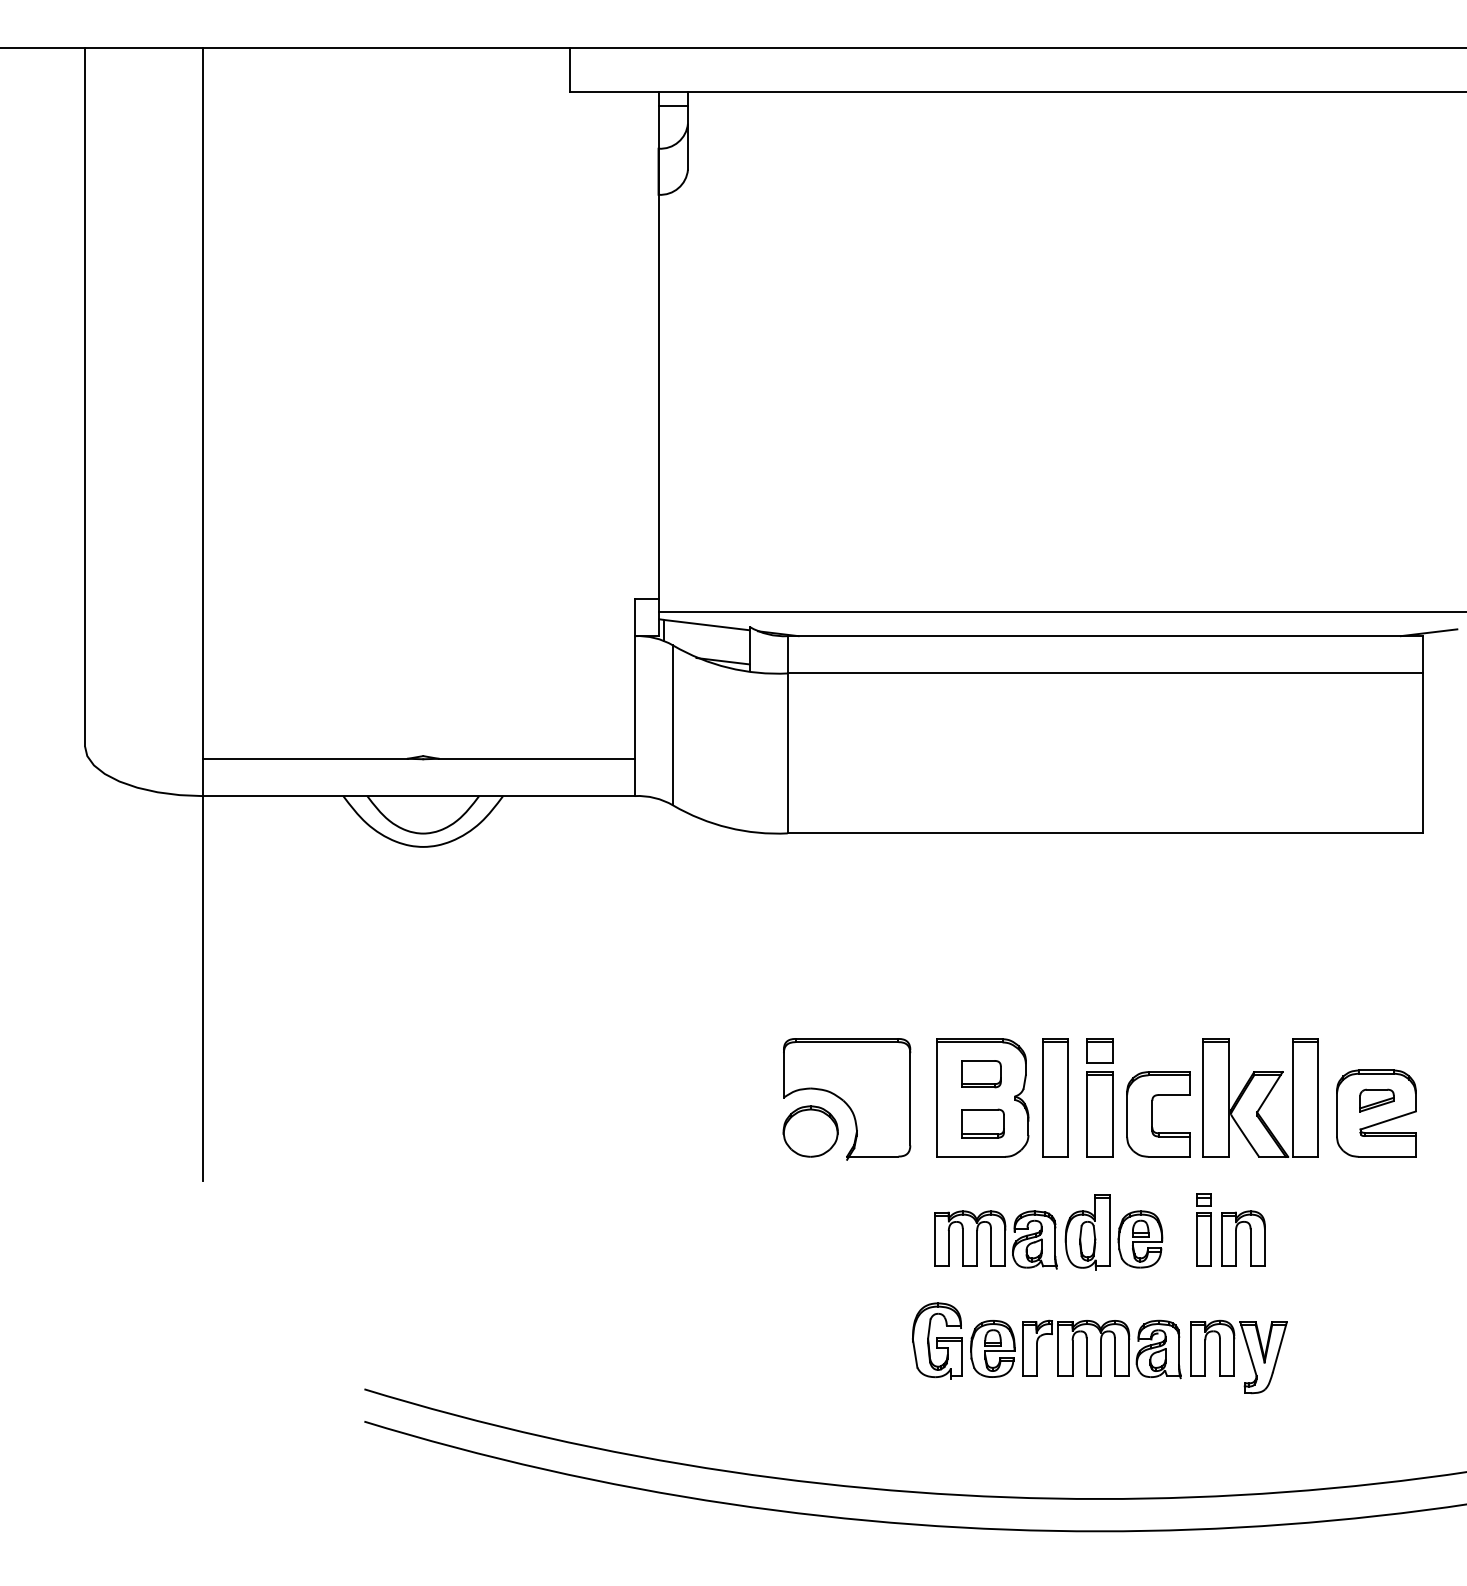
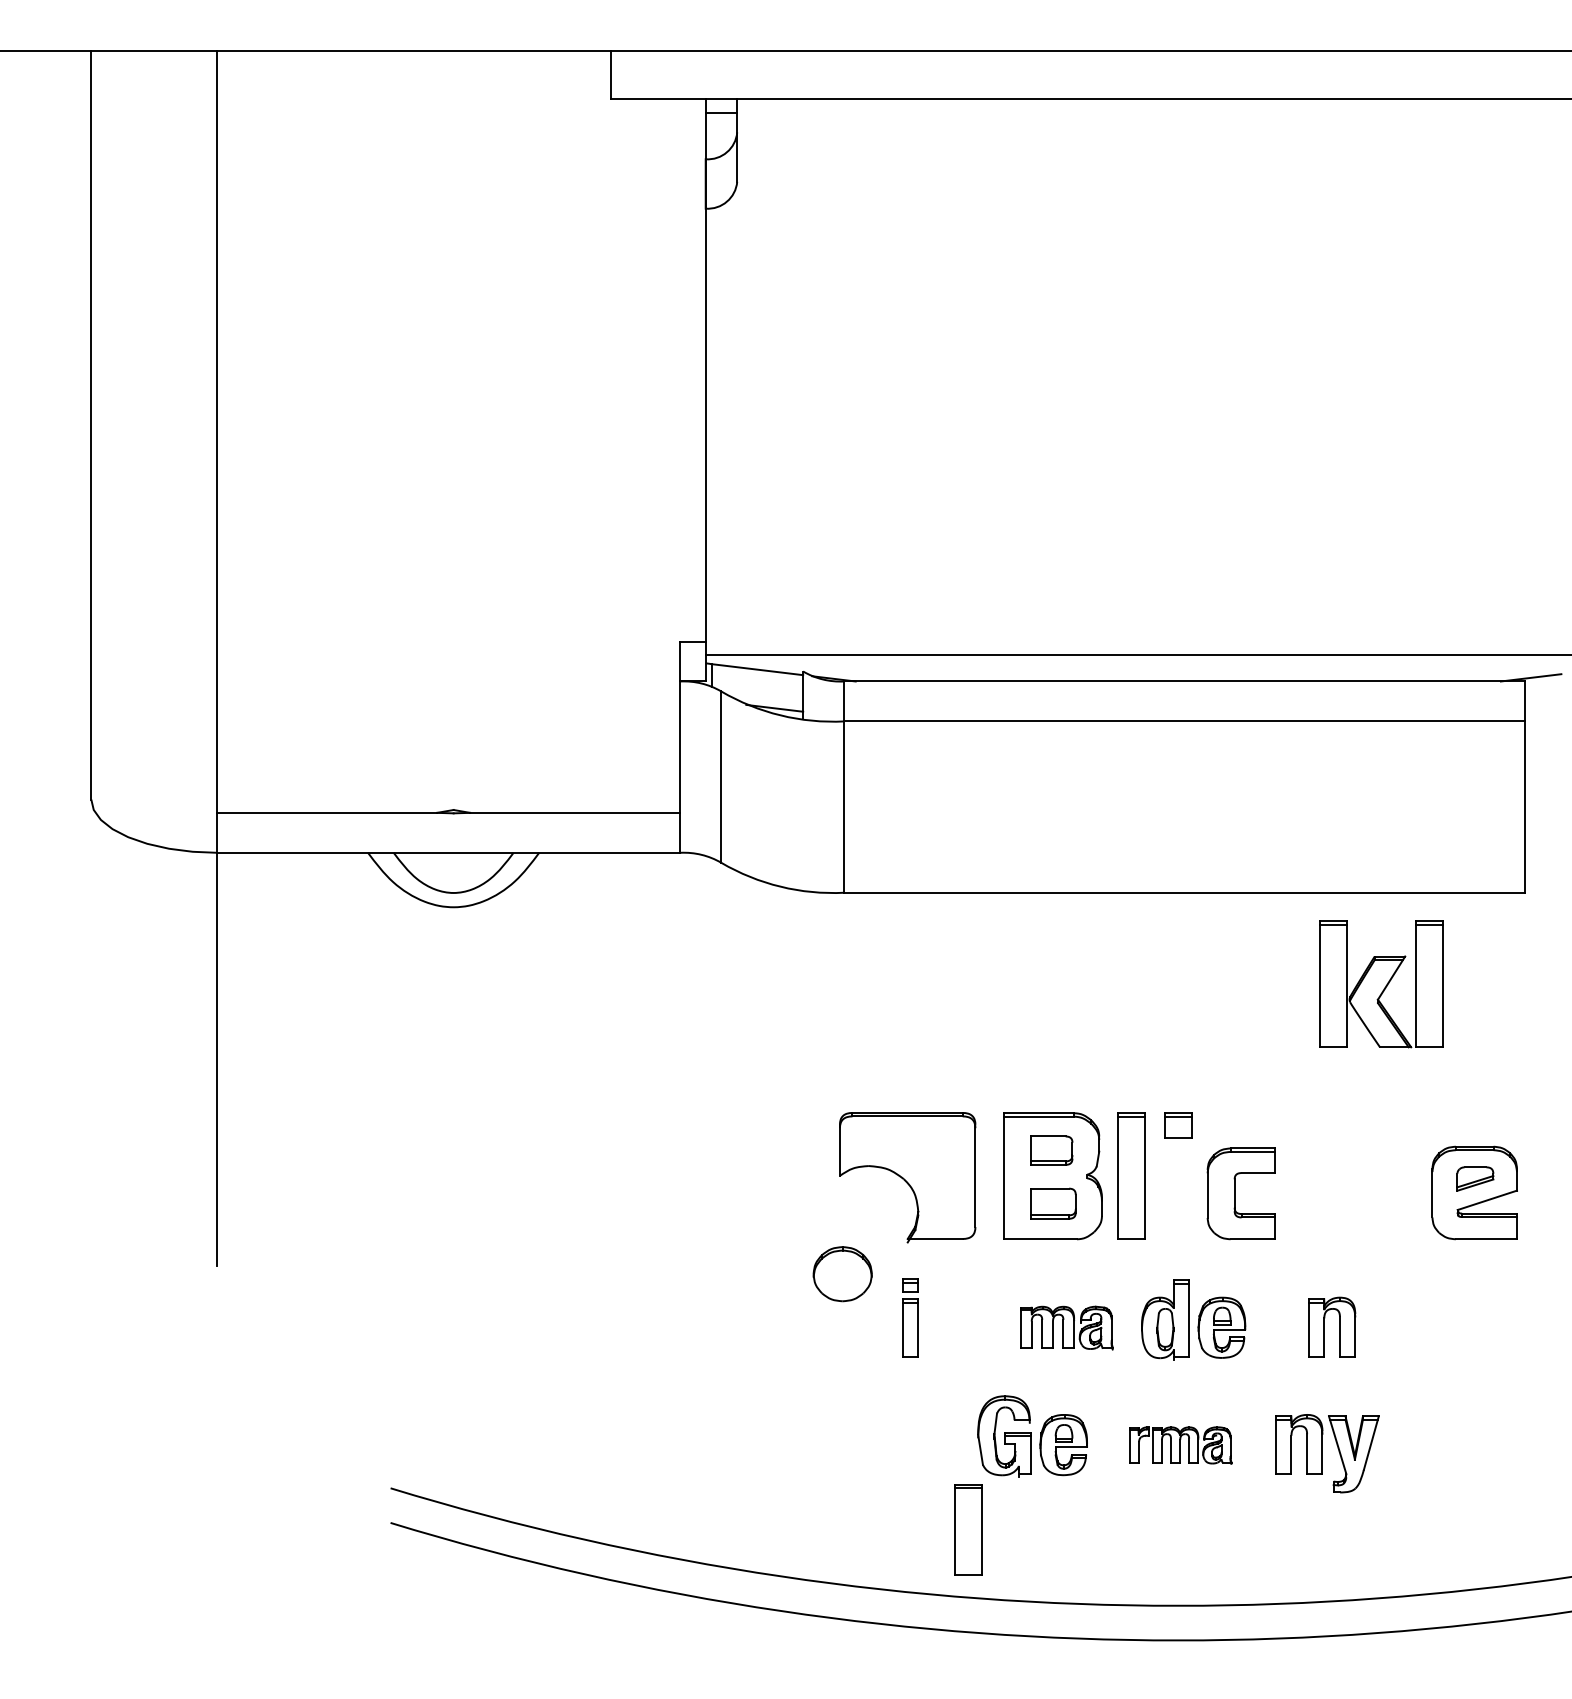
part: (1260, 1098) -> (1381, 984), moved
part: (1099, 1114) -> (968, 1529), moved
part: (810, 1131) -> (842, 1274), moved
part: (1203, 1229) -> (910, 1317), moved
part: (995, 1239) -> (1066, 1327), size x0.7
part: (1101, 1349) -> (1180, 1445), size x0.6

